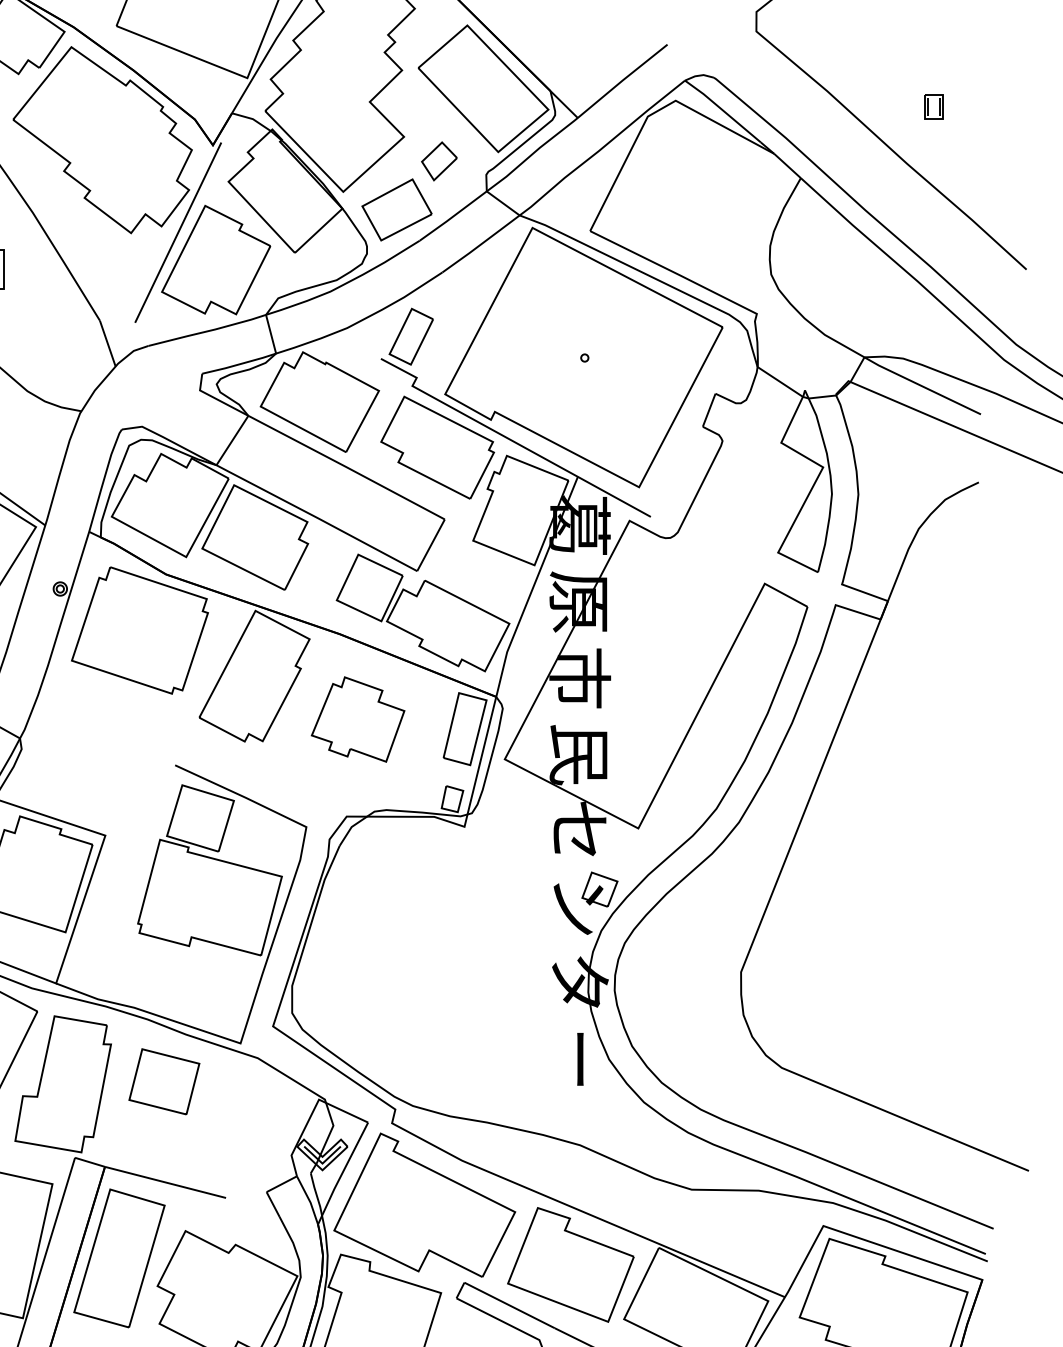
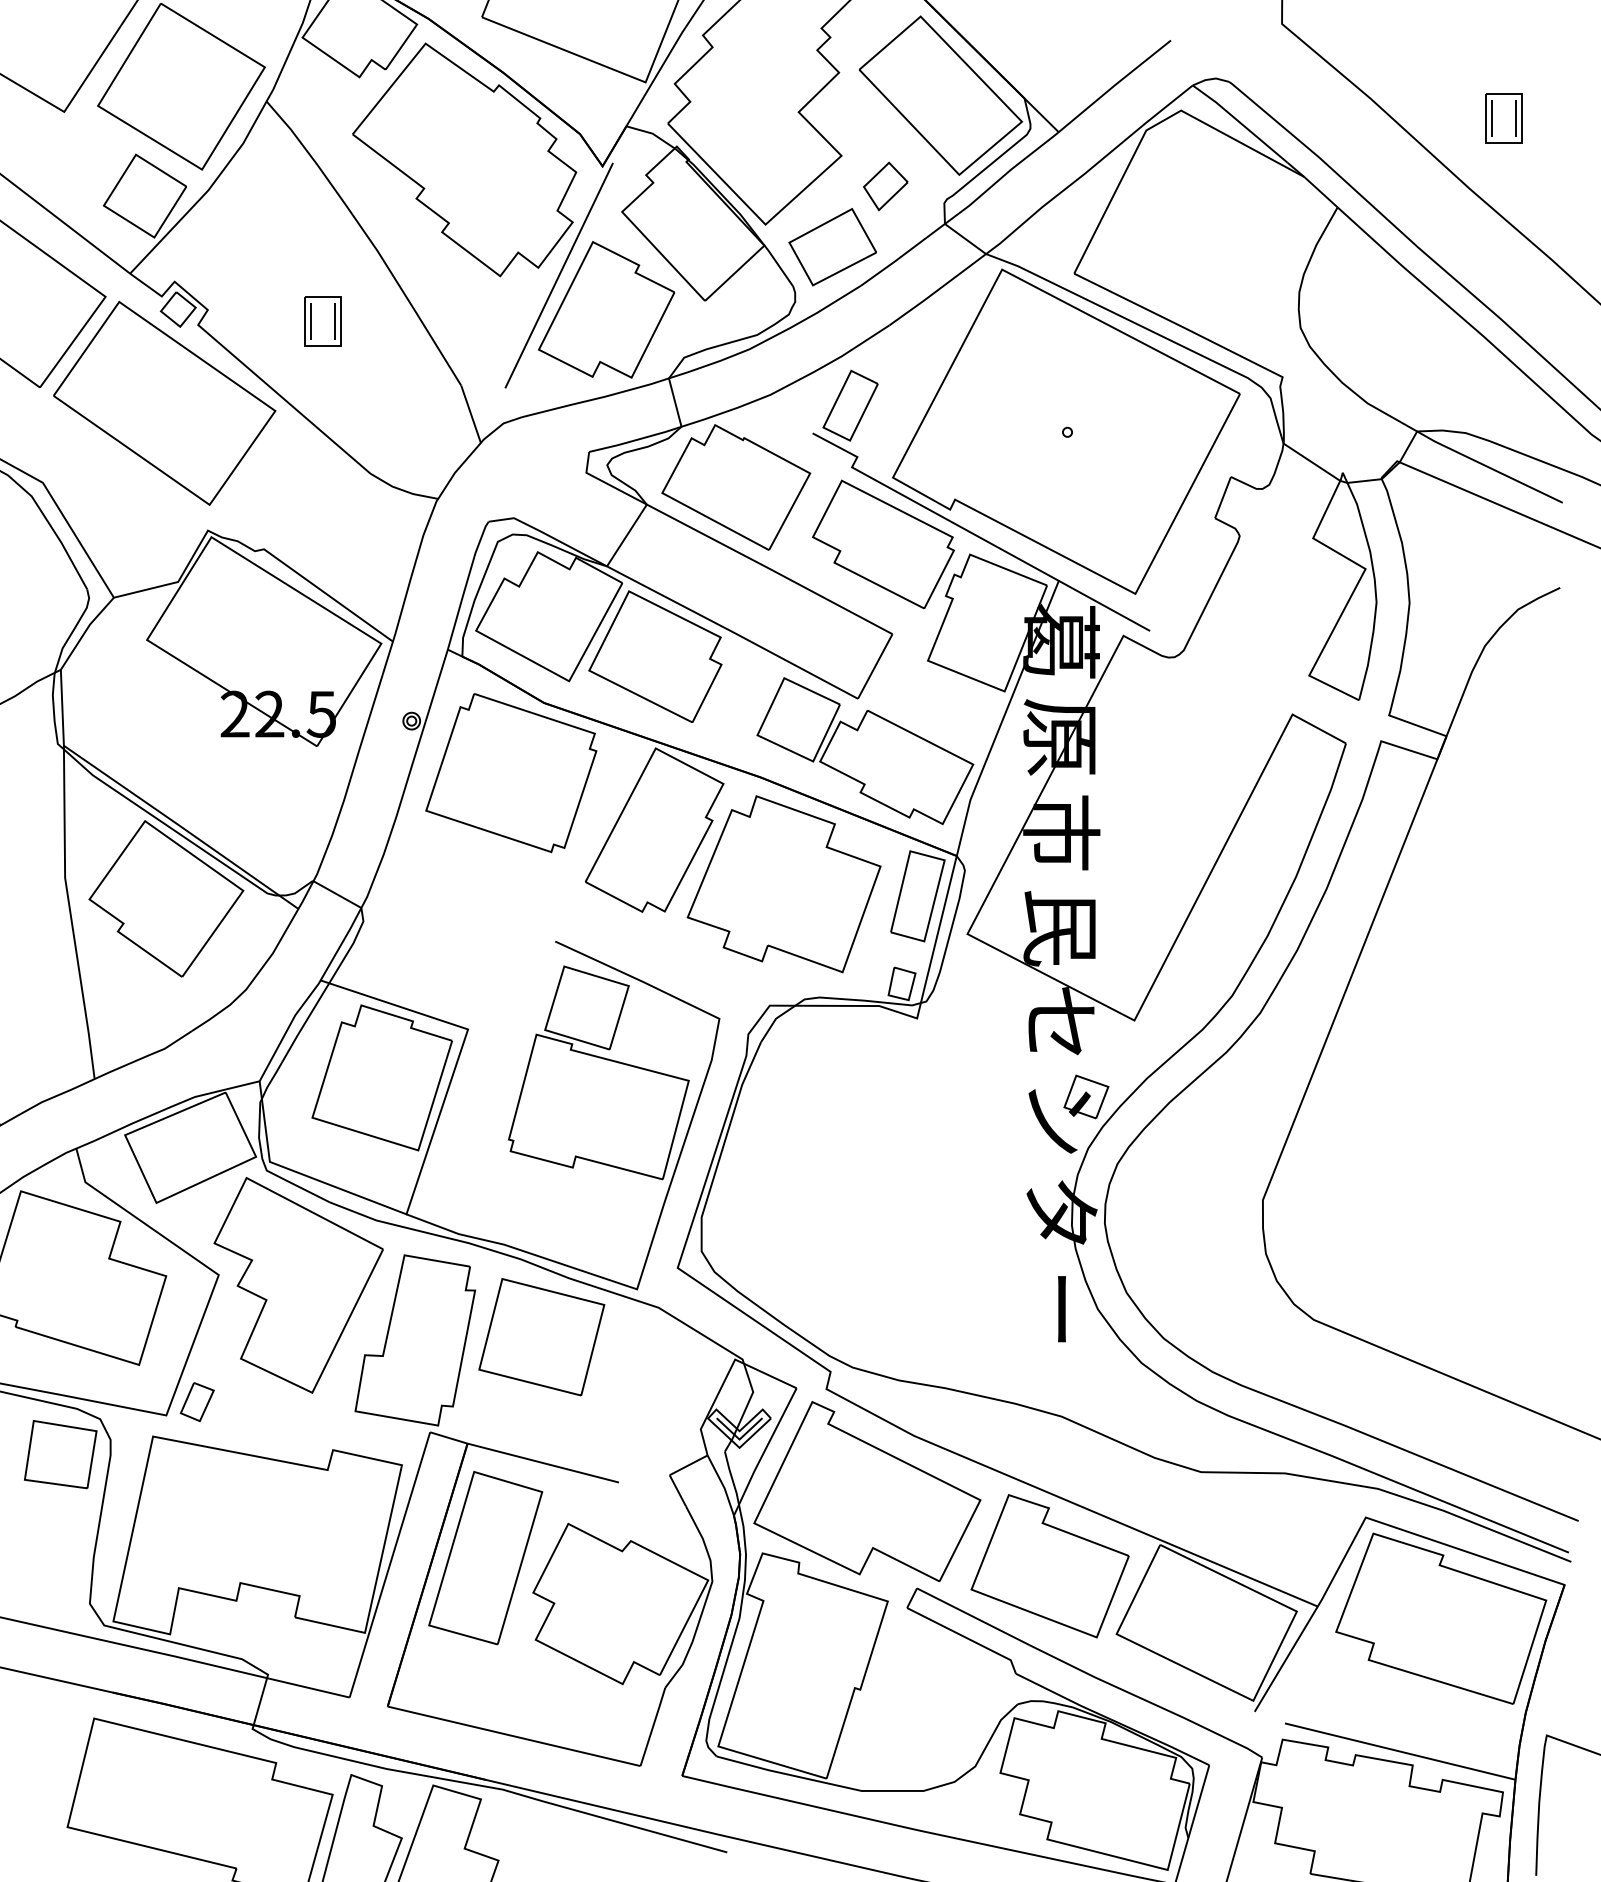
part: (933, 107) -> (1503, 118), size x1.67
part: (357, 719) -> (783, 884), size x1.67
part: (164, 1081) -> (541, 1337), size x1.43

